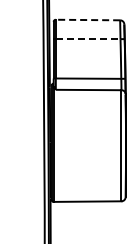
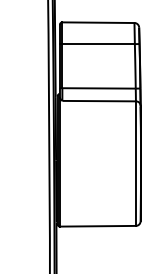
line: (87, 20) -> (97, 23), dashed -> solid
line: (88, 39) -> (98, 44), dashed -> solid

